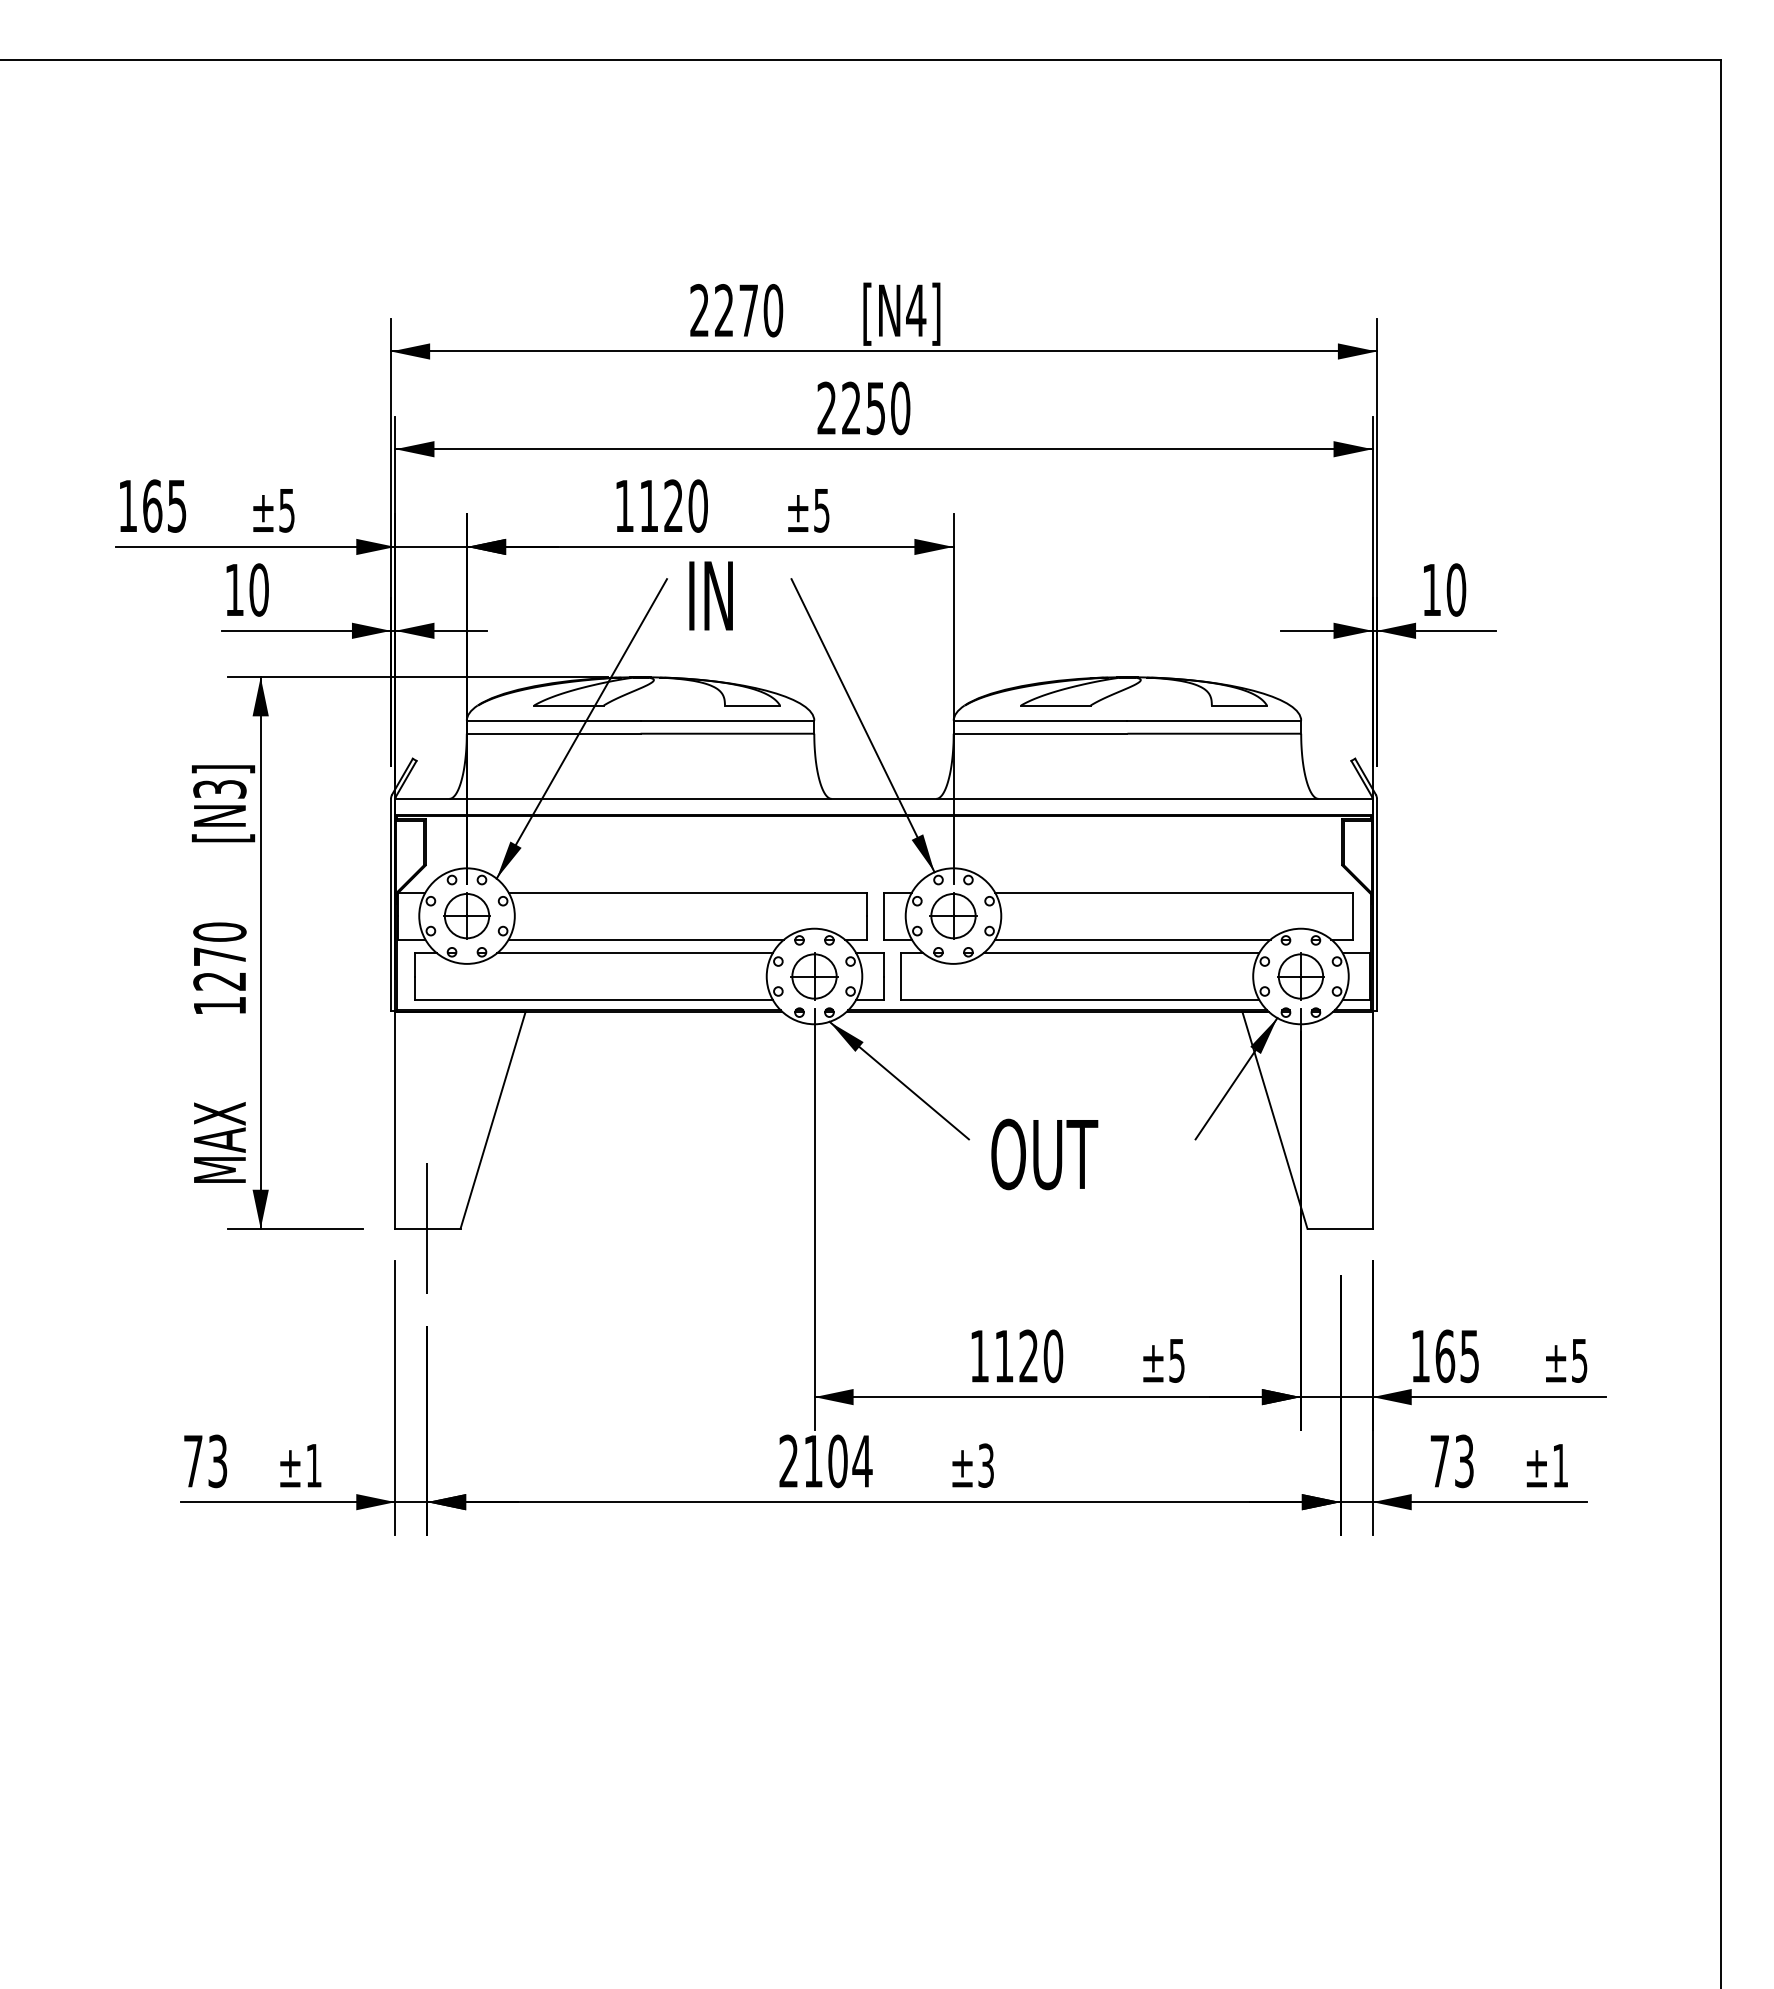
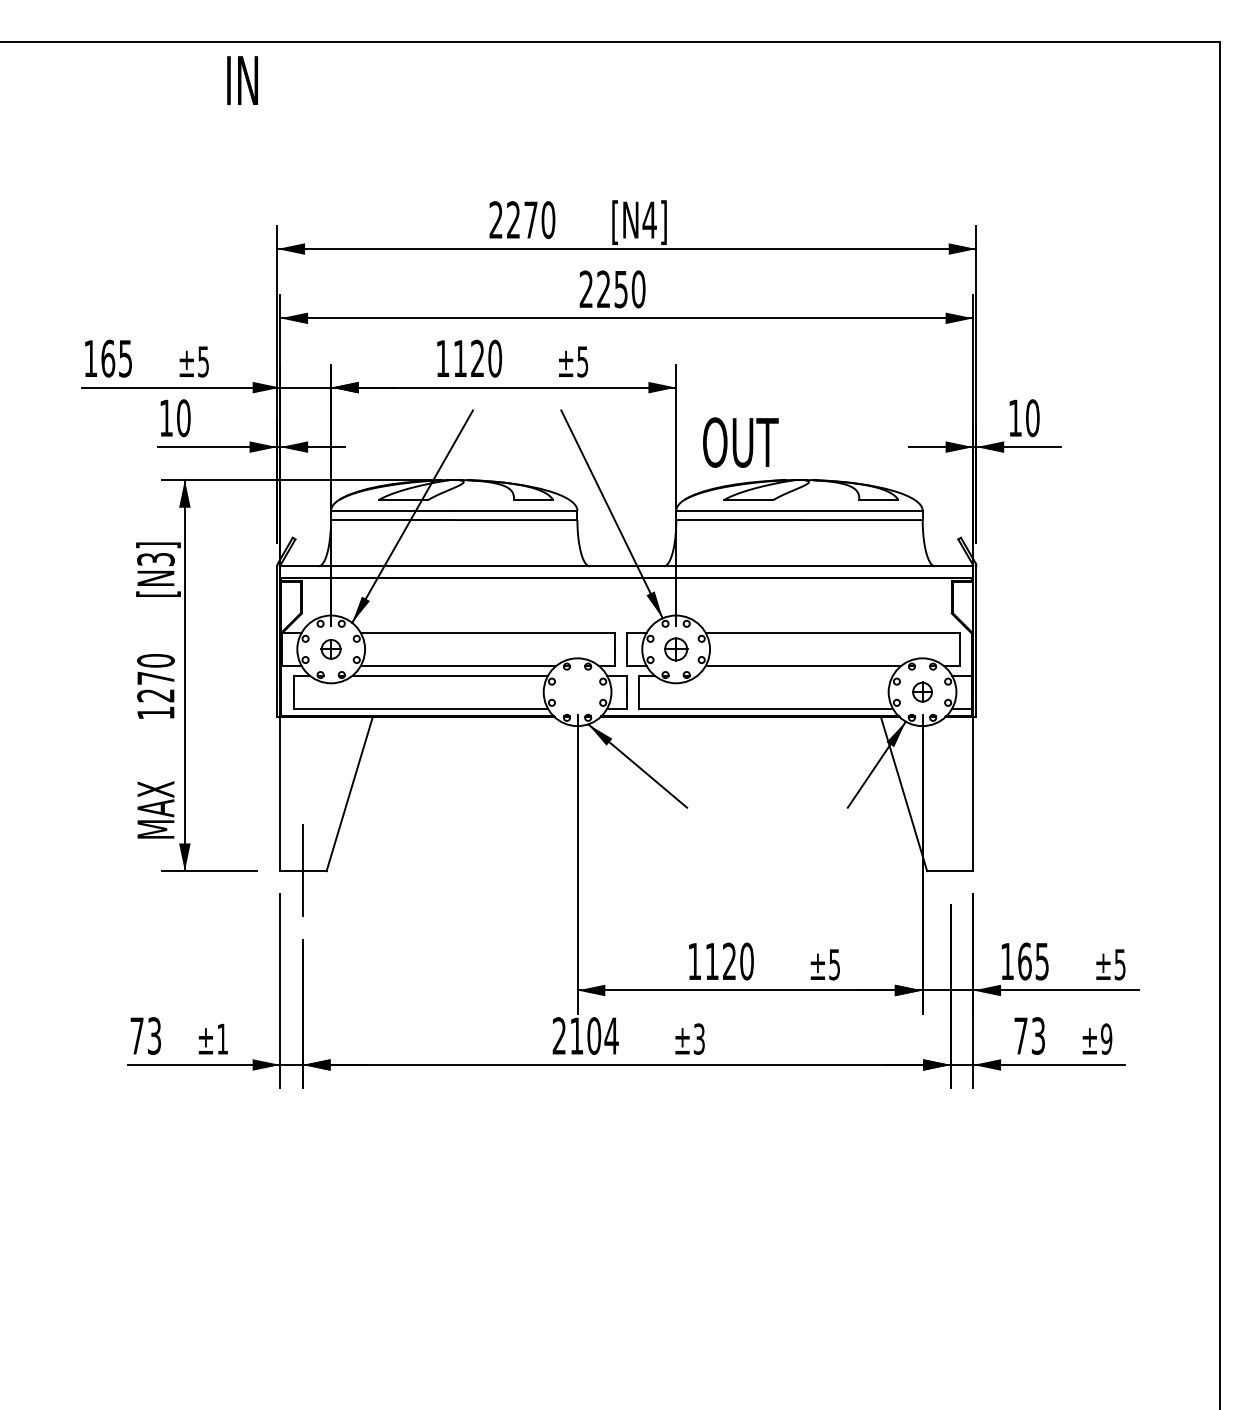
text: (710, 595) -> (242, 80), moved
part: (466, 915) -> (330, 648), size x0.6
part: (953, 915) -> (676, 648), size x0.7
line: (1121, 953) -> (795, 675), removed
part: (814, 976) -> (577, 692), removed
part: (1300, 976) -> (922, 692), size x0.6
text: (1044, 1154) -> (740, 442), moved
text: (1560, 1465) -> (1106, 1038), ±1 -> ±9

